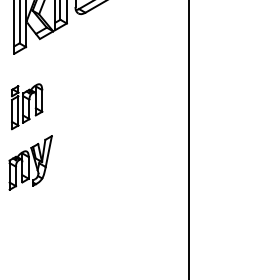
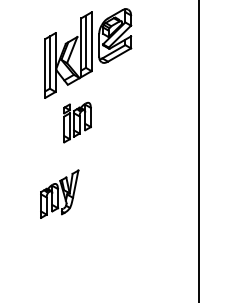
part: (27, 106) -> (77, 122), moved

